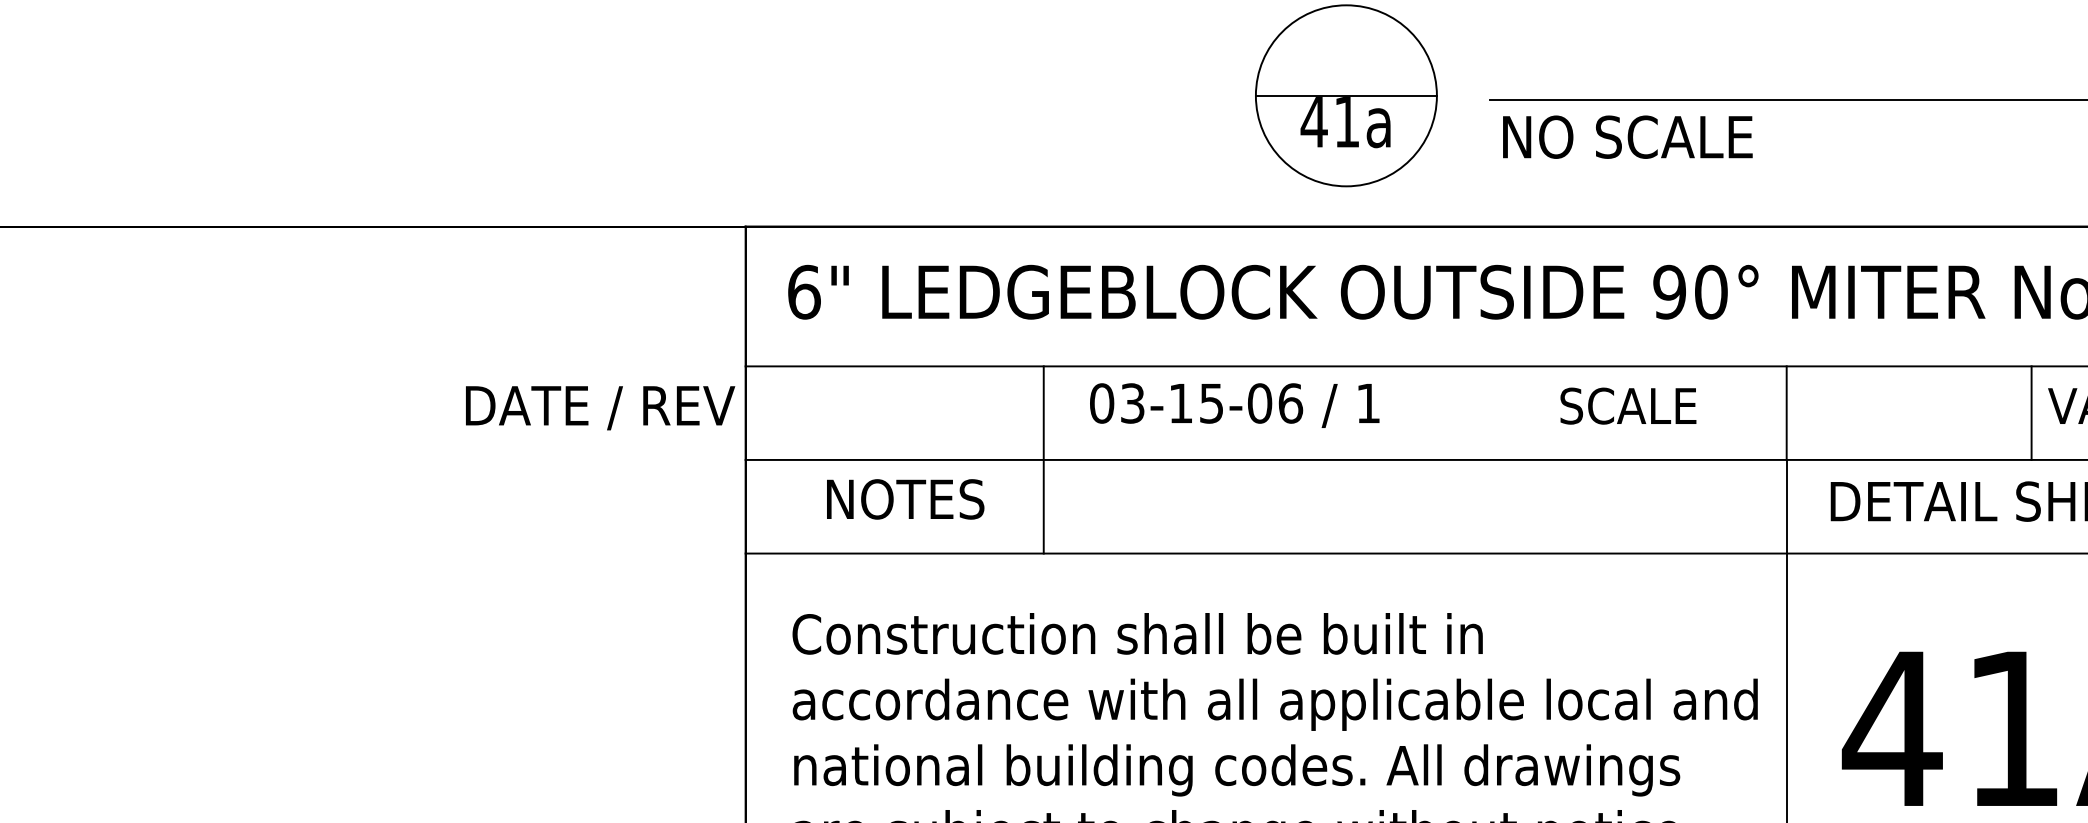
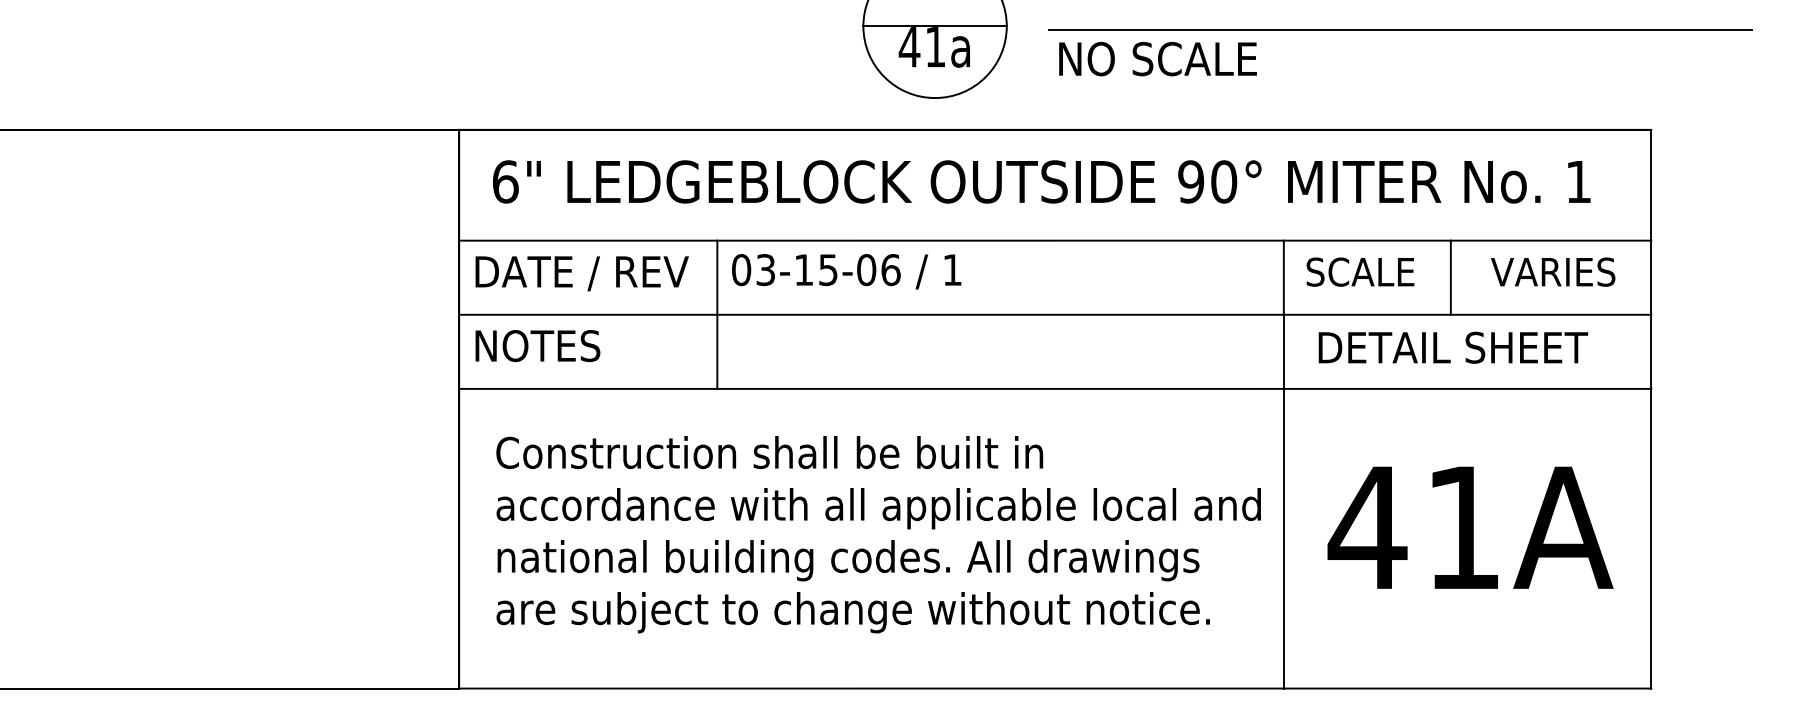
text: (1628, 405) -> (1360, 271), moved
text: (599, 407) -> (581, 273), moved
line: (2031, 412) -> (1450, 277), moved
line: (1043, 459) -> (717, 314), moved
text: (905, 499) -> (537, 346), moved

